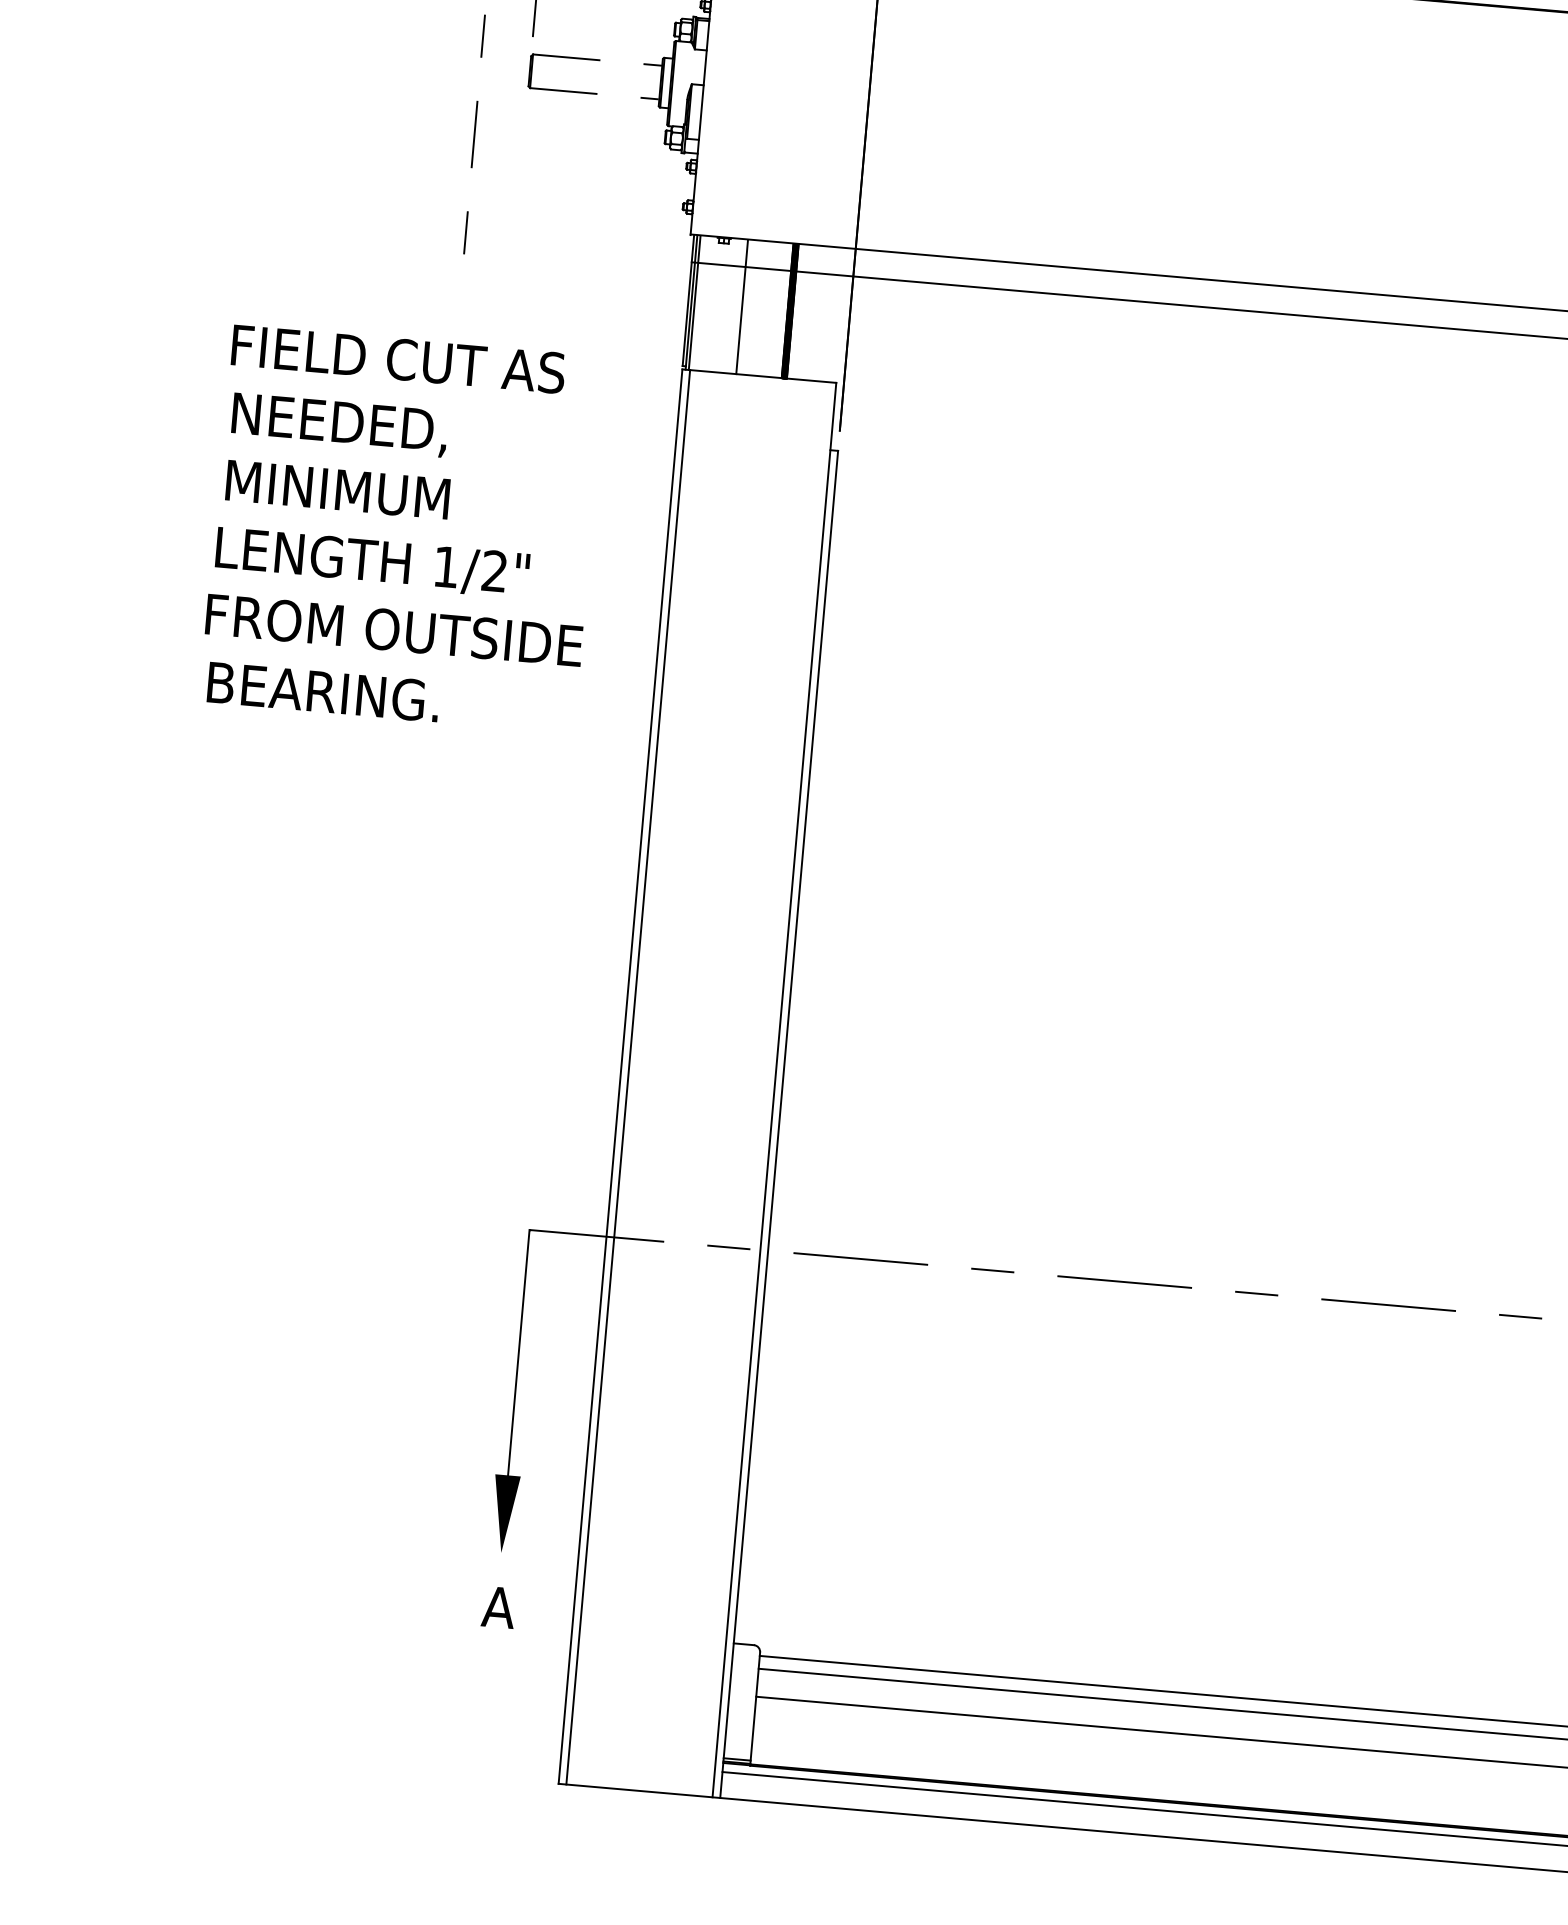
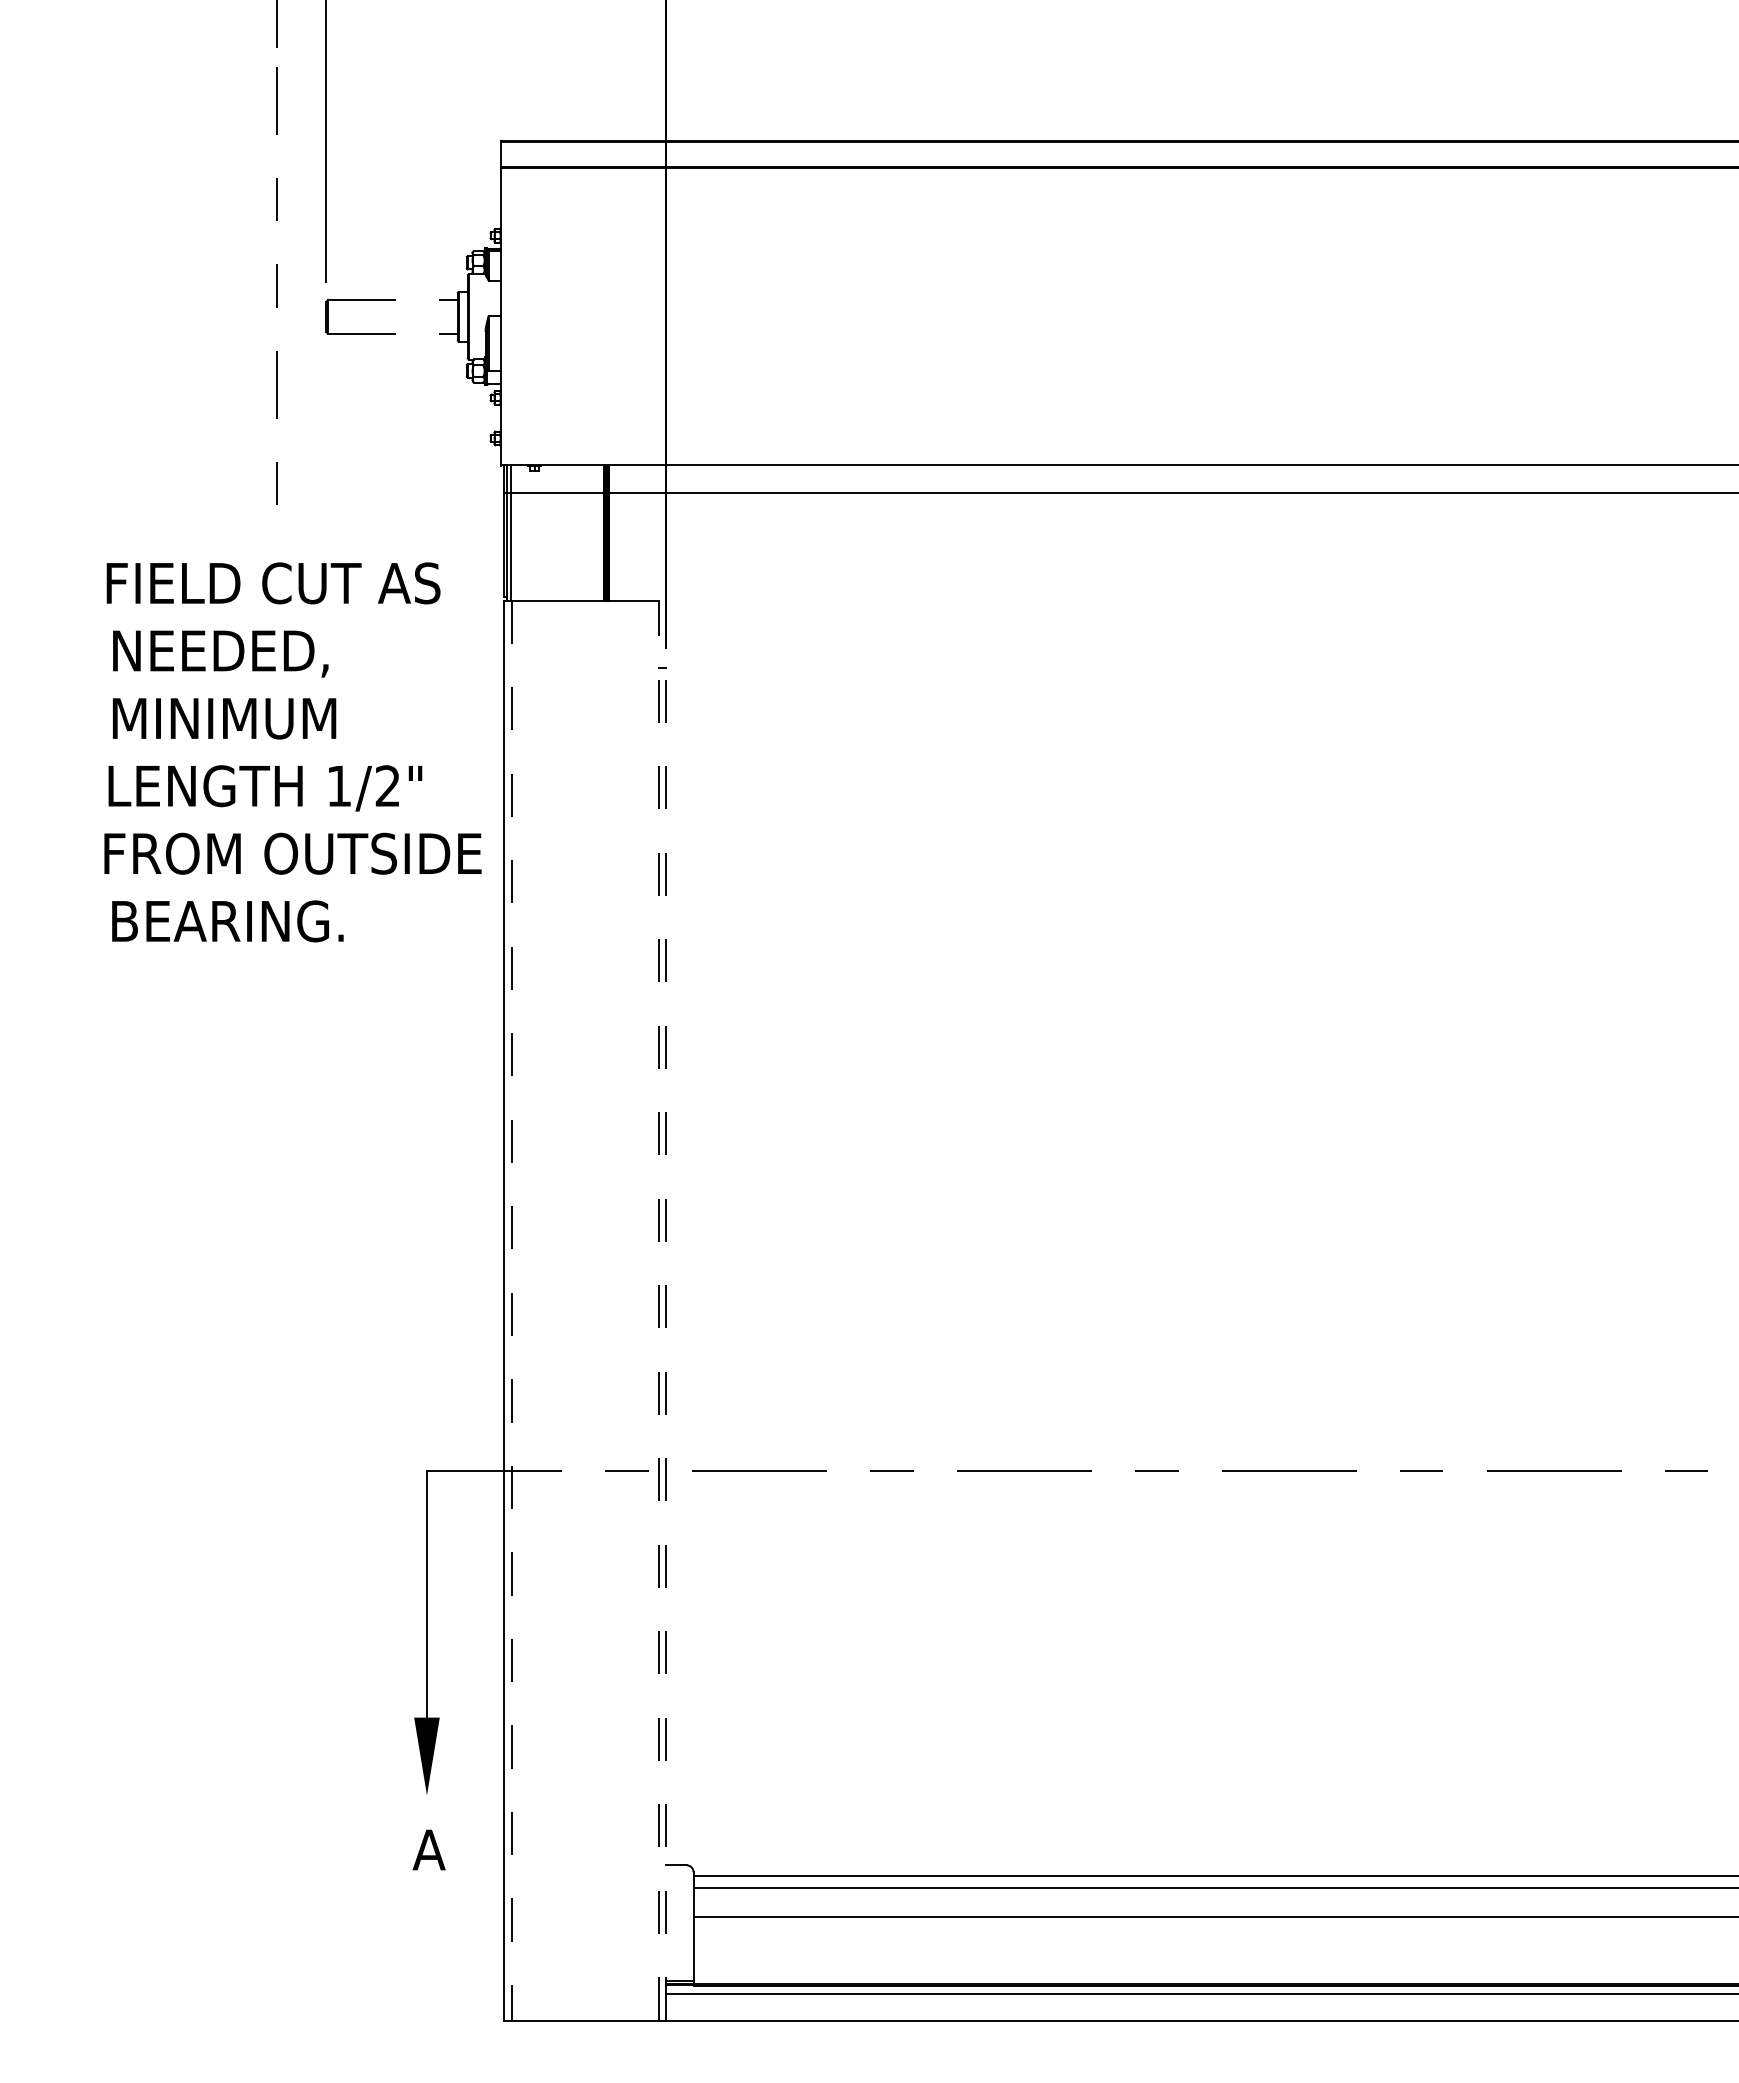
line: (742, 307) -> (558, 533), removed
text: (402, 529) -> (292, 752), moved
line: (627, 1077) -> (511, 1310), solid -> dashed
line: (774, 1089) -> (658, 1310), solid -> dashed
line: (779, 1123) -> (666, 1343), solid -> dashed

